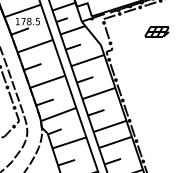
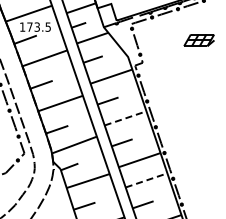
text: (29, 21) -> (37, 26), 178.5 -> 173.5
line: (99, 93) -> (126, 118), solid -> dashed
line: (116, 142) -> (147, 180), solid -> dashed

